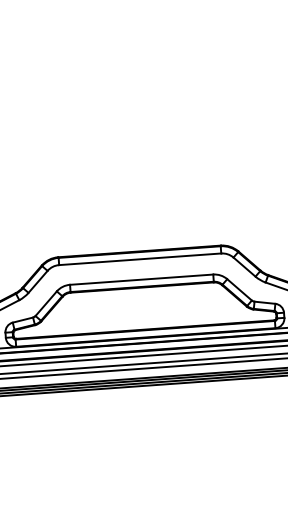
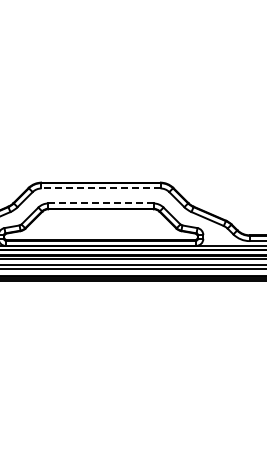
line: (140, 259) -> (101, 188), solid -> dashed
line: (142, 279) -> (101, 203), solid -> dashed

